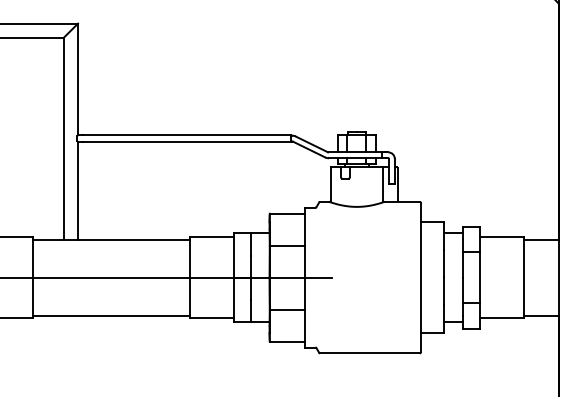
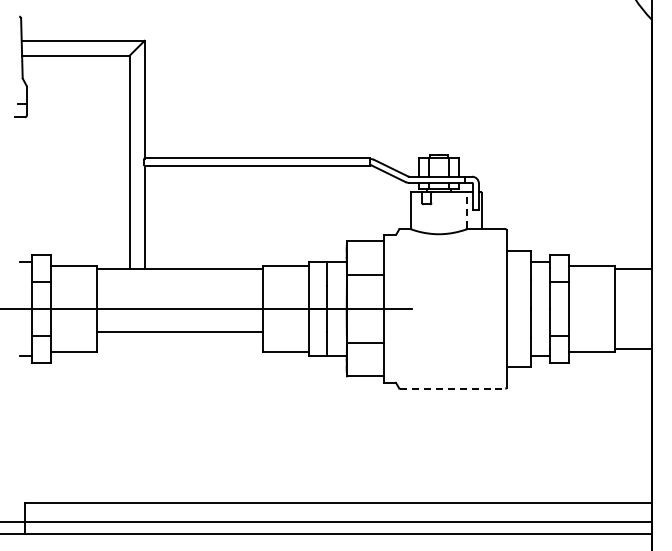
line: (383, 183) -> (466, 209), solid -> dashed
line: (111, 315) -> (179, 331), moved
line: (369, 353) -> (452, 388), solid -> dashed

